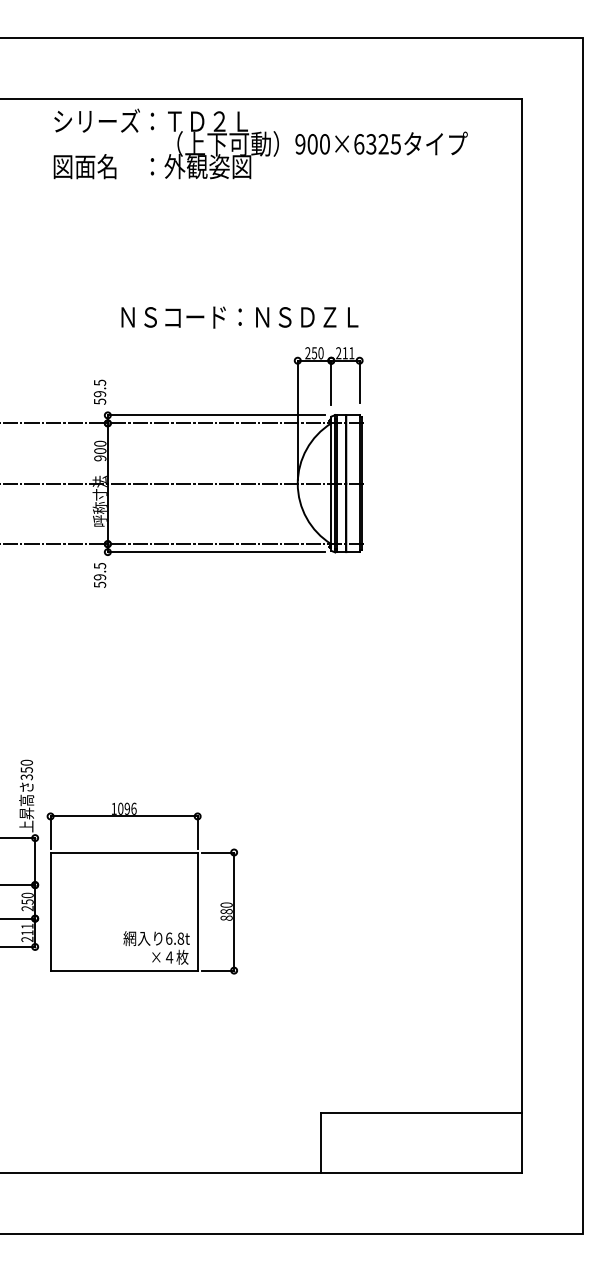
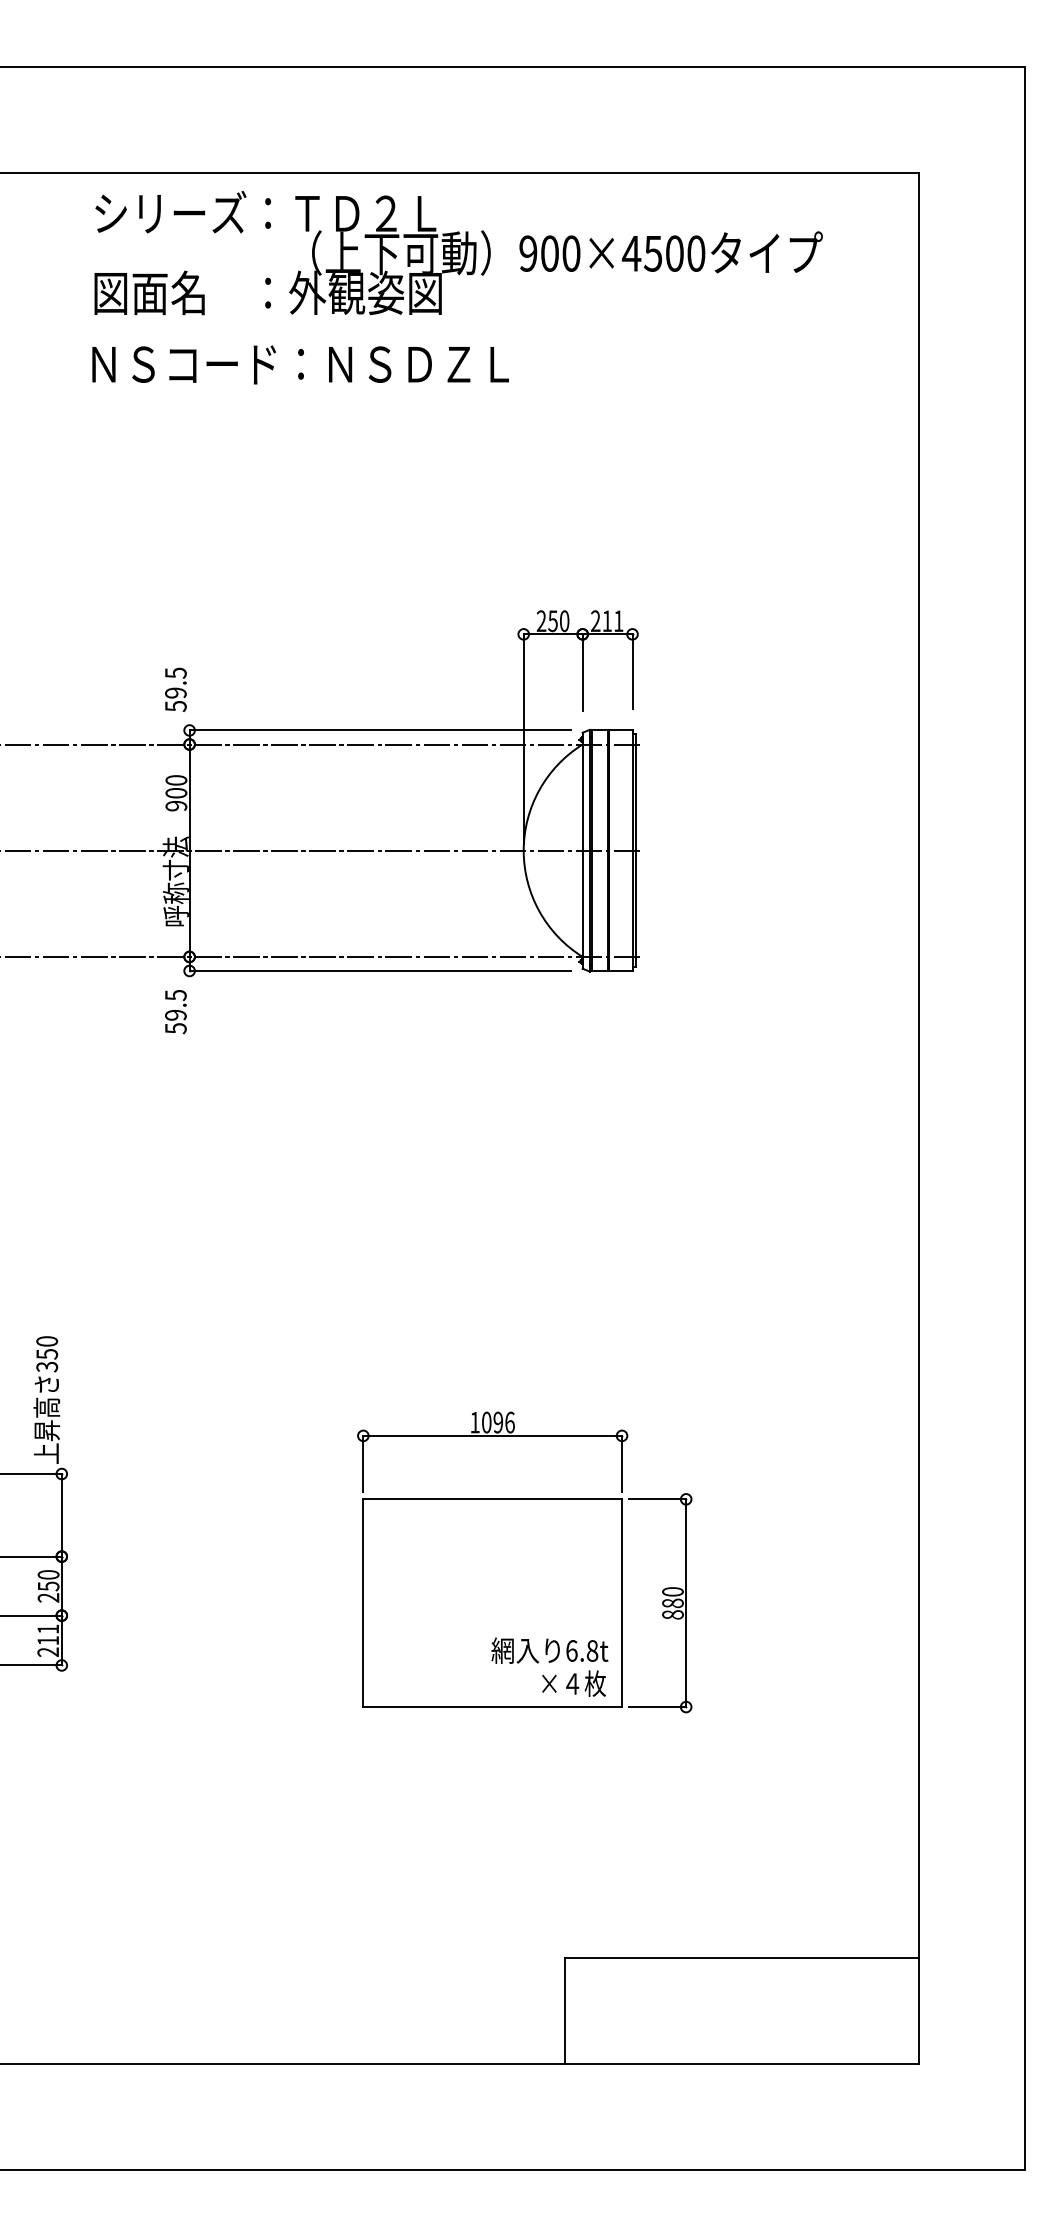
text: (376, 144) -> (662, 254), 900×6325 -> 900×4500
text: (239, 317) -> (299, 364), moved
part: (141, 888) -> (523, 1562), moved

